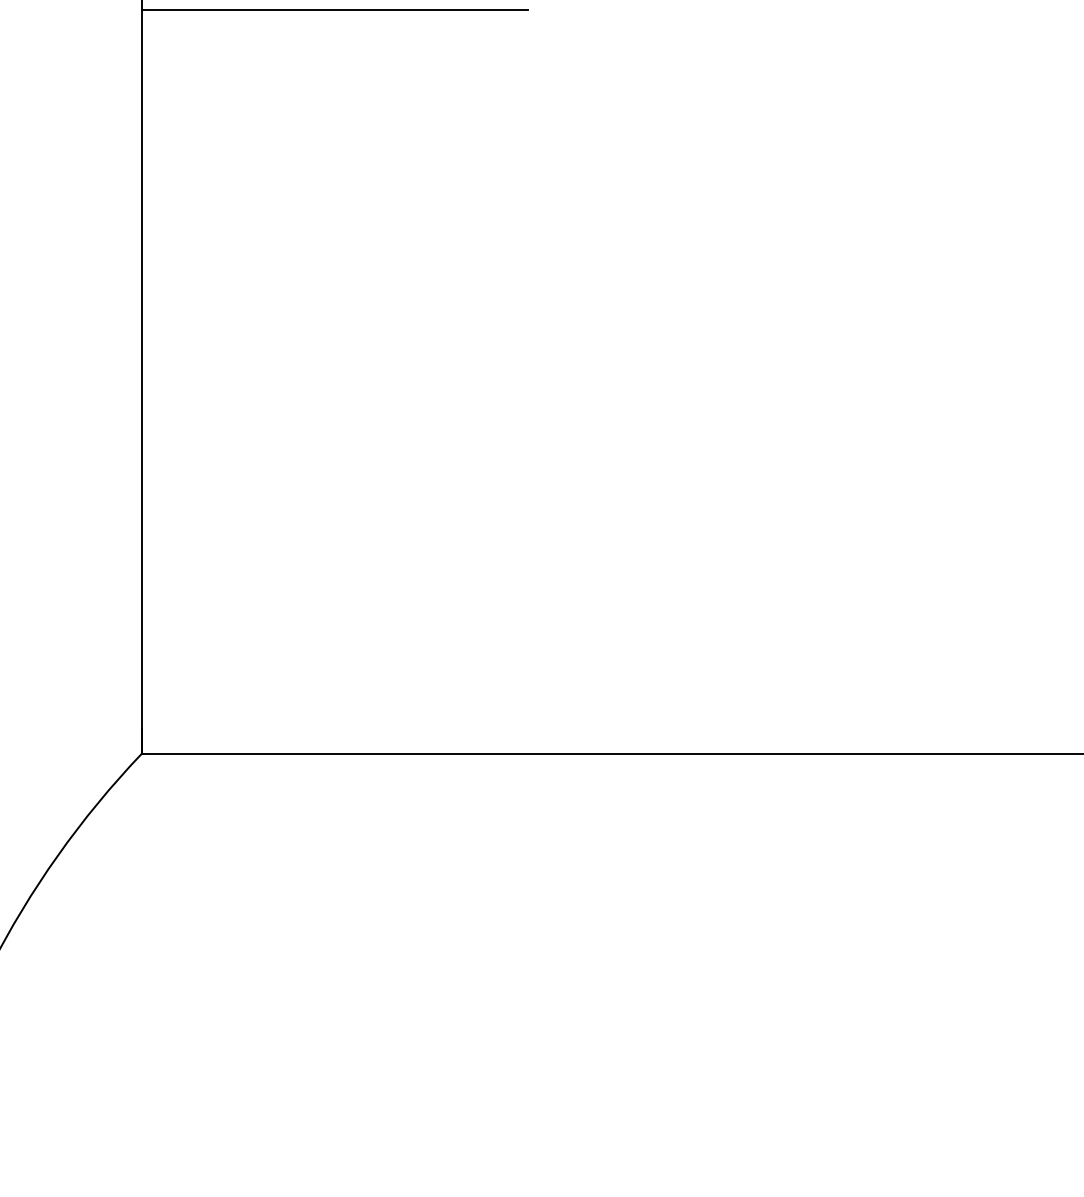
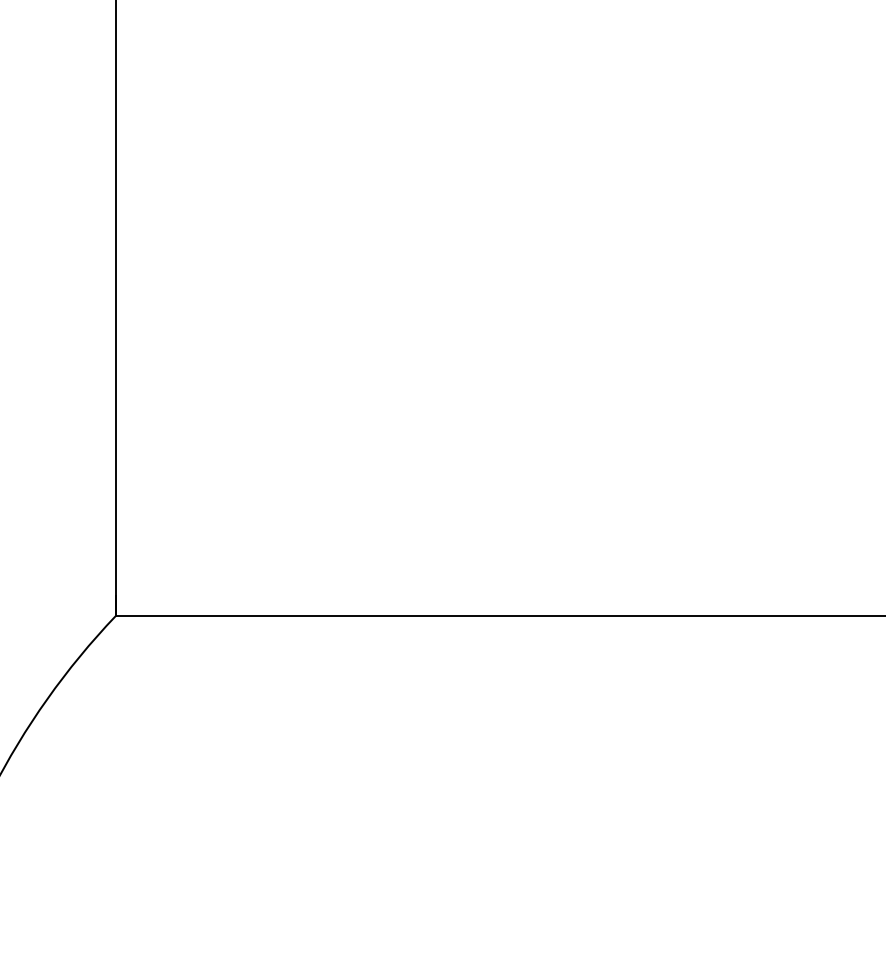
line: (334, 9) -> (273, 7), removed

